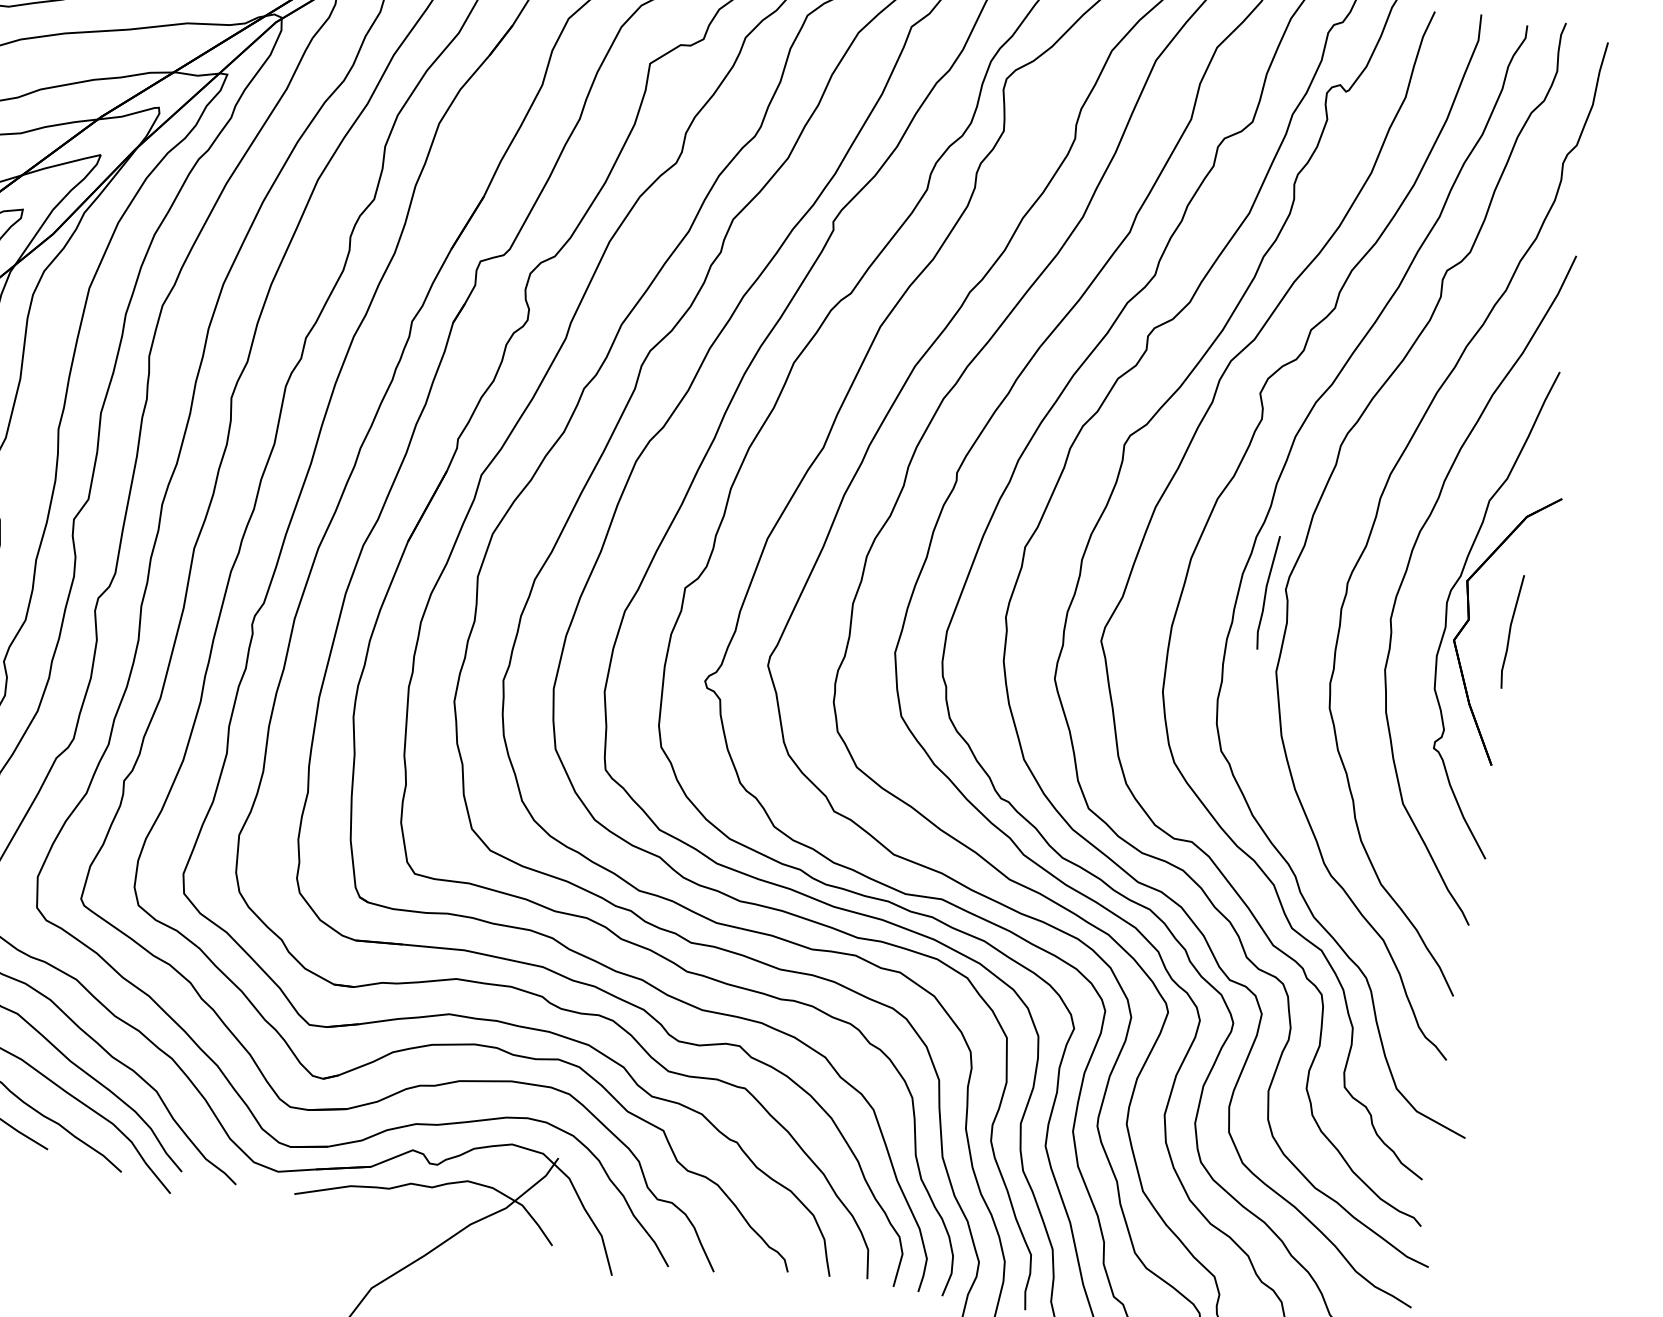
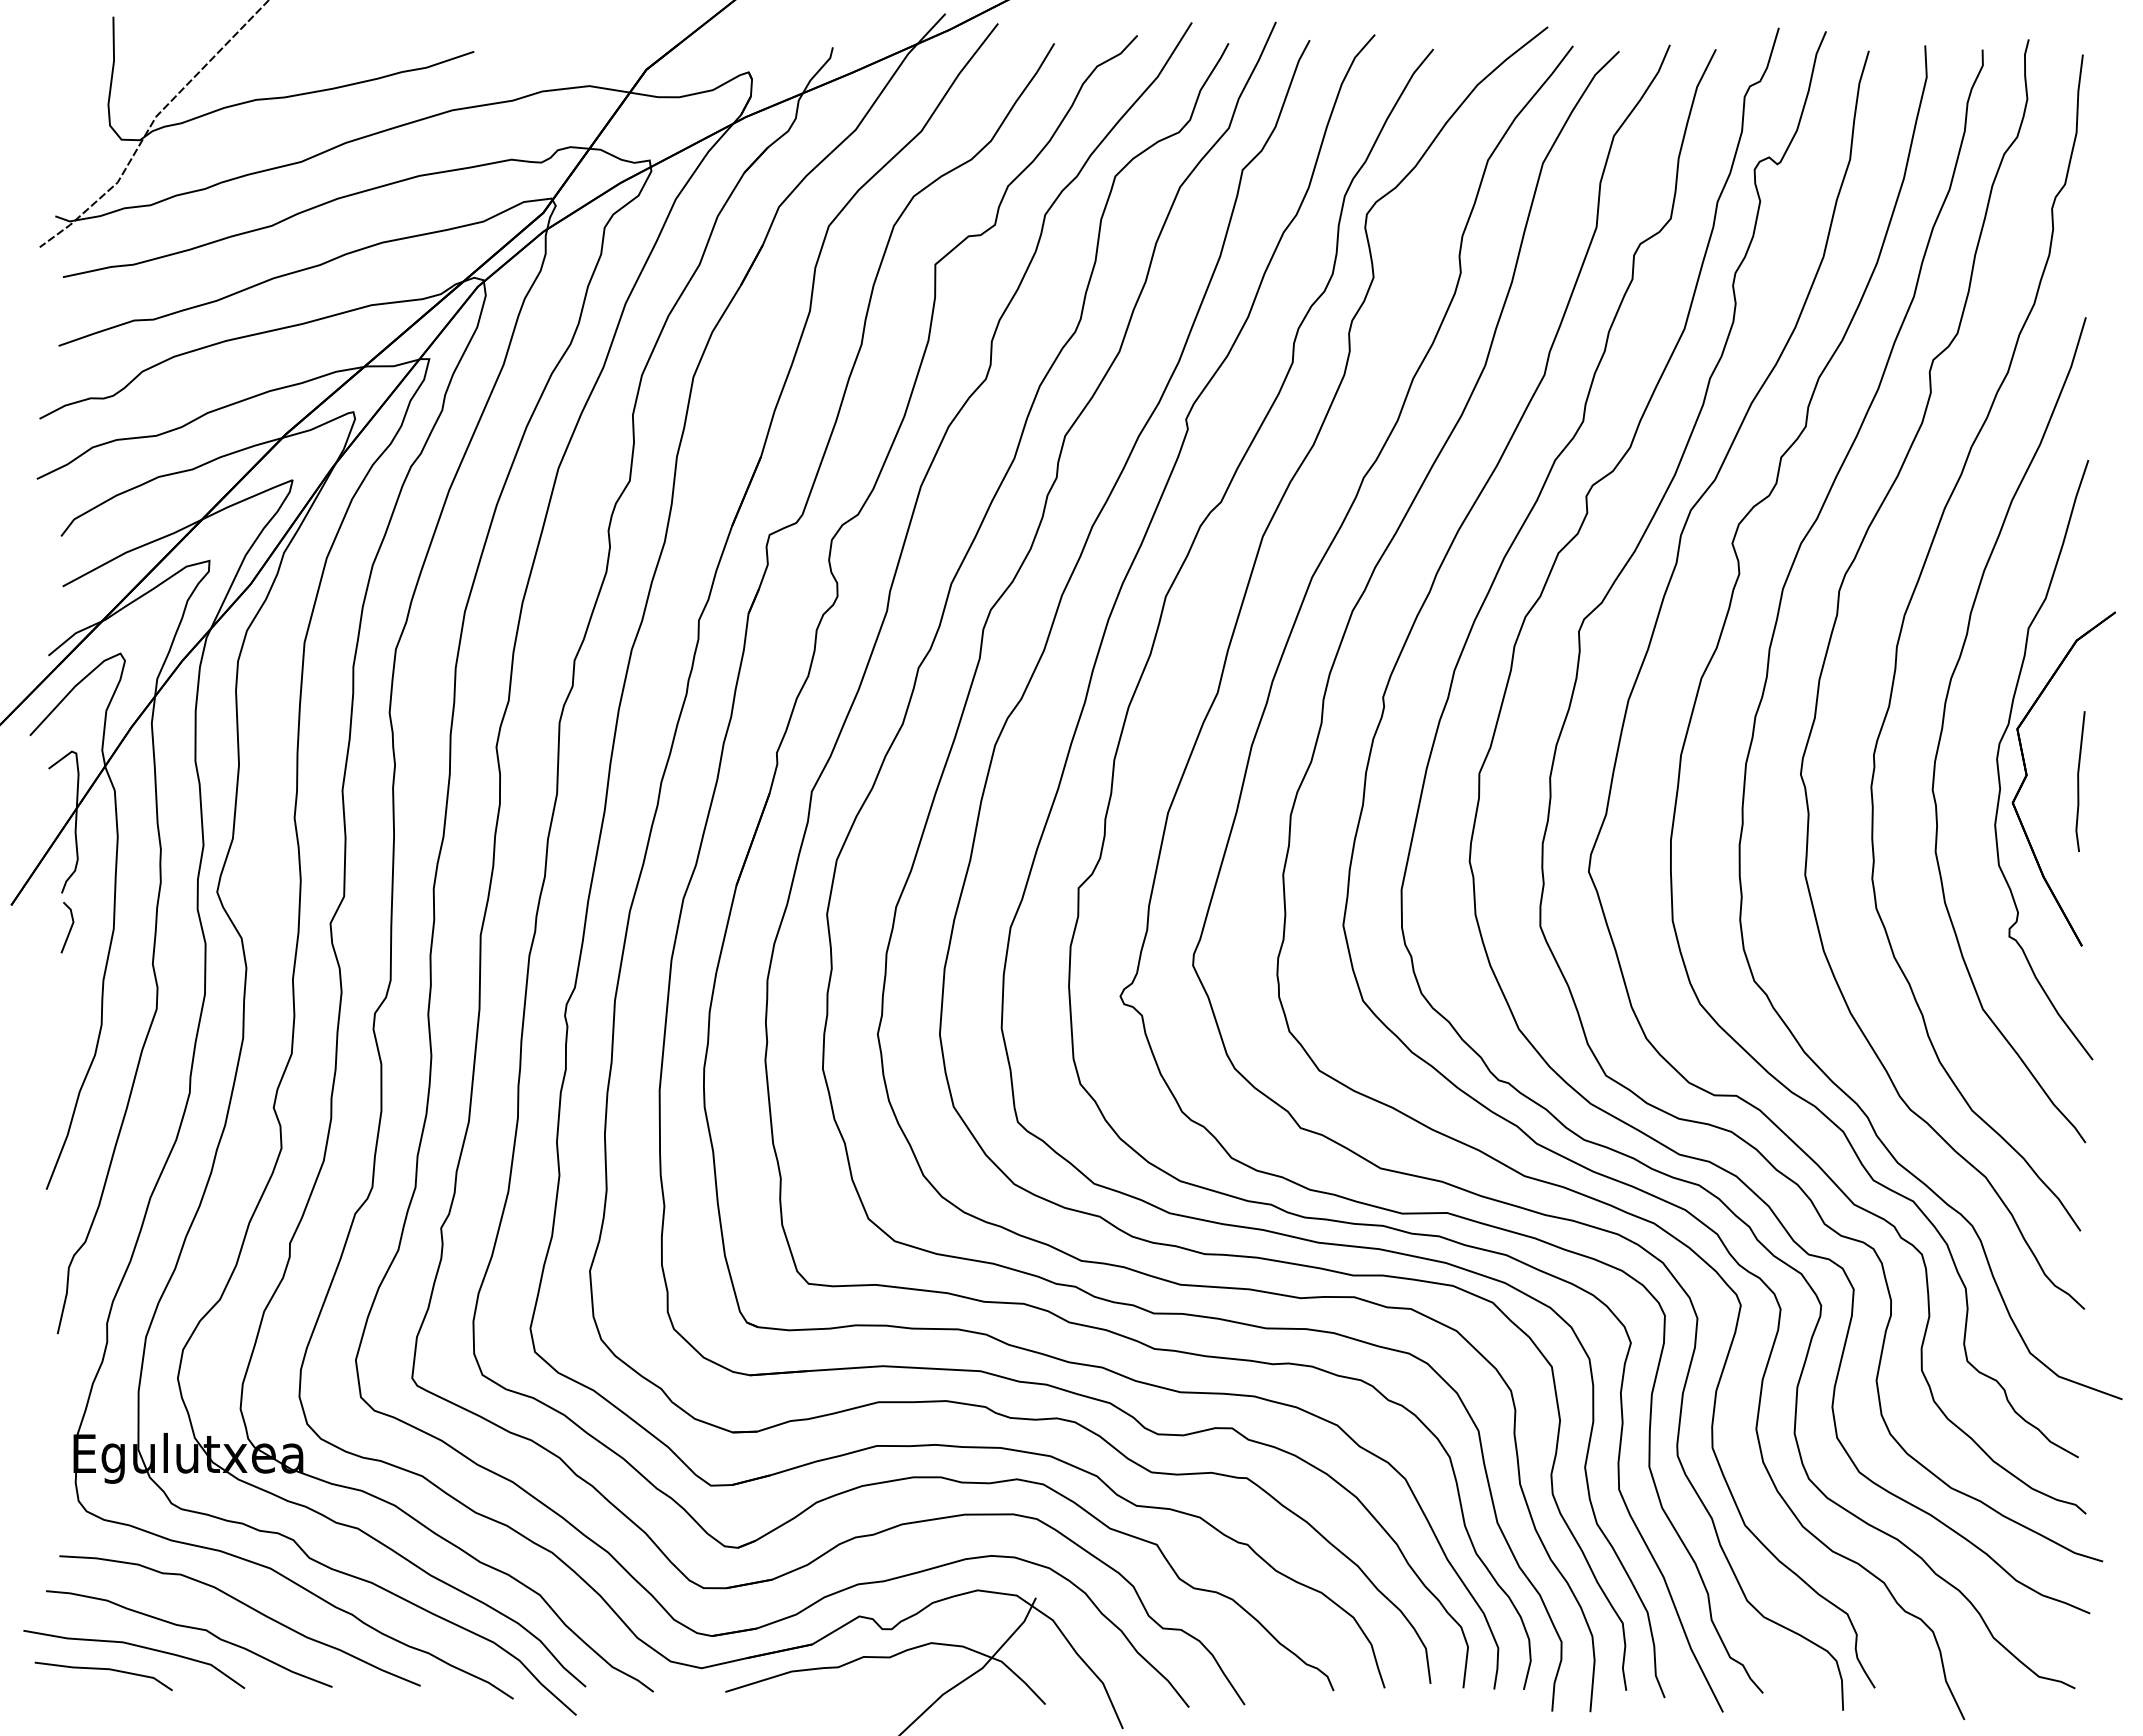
line: (1266, 592) -> (1778, 781), removed

